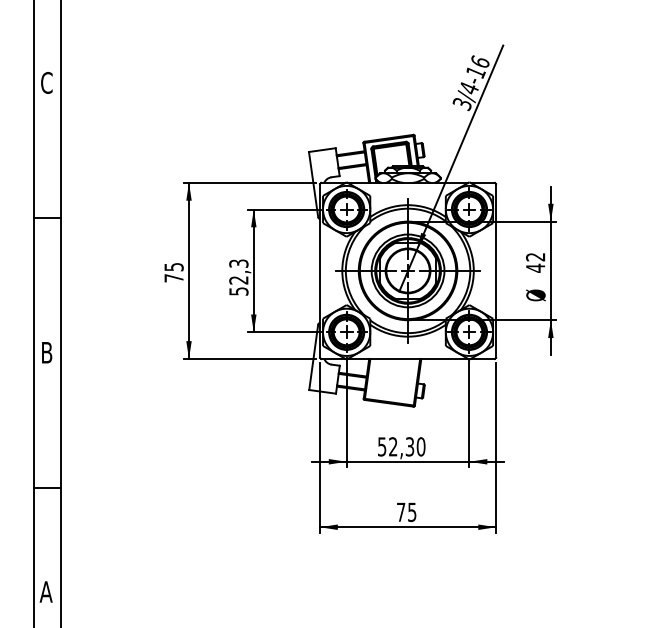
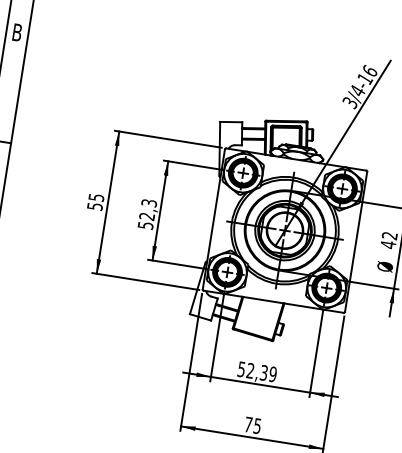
text: (46, 82) -> (17, 32), C -> B
text: (173, 278) -> (94, 206), 75 -> 55
text: (420, 446) -> (272, 374), 52,30 -> 52,39

